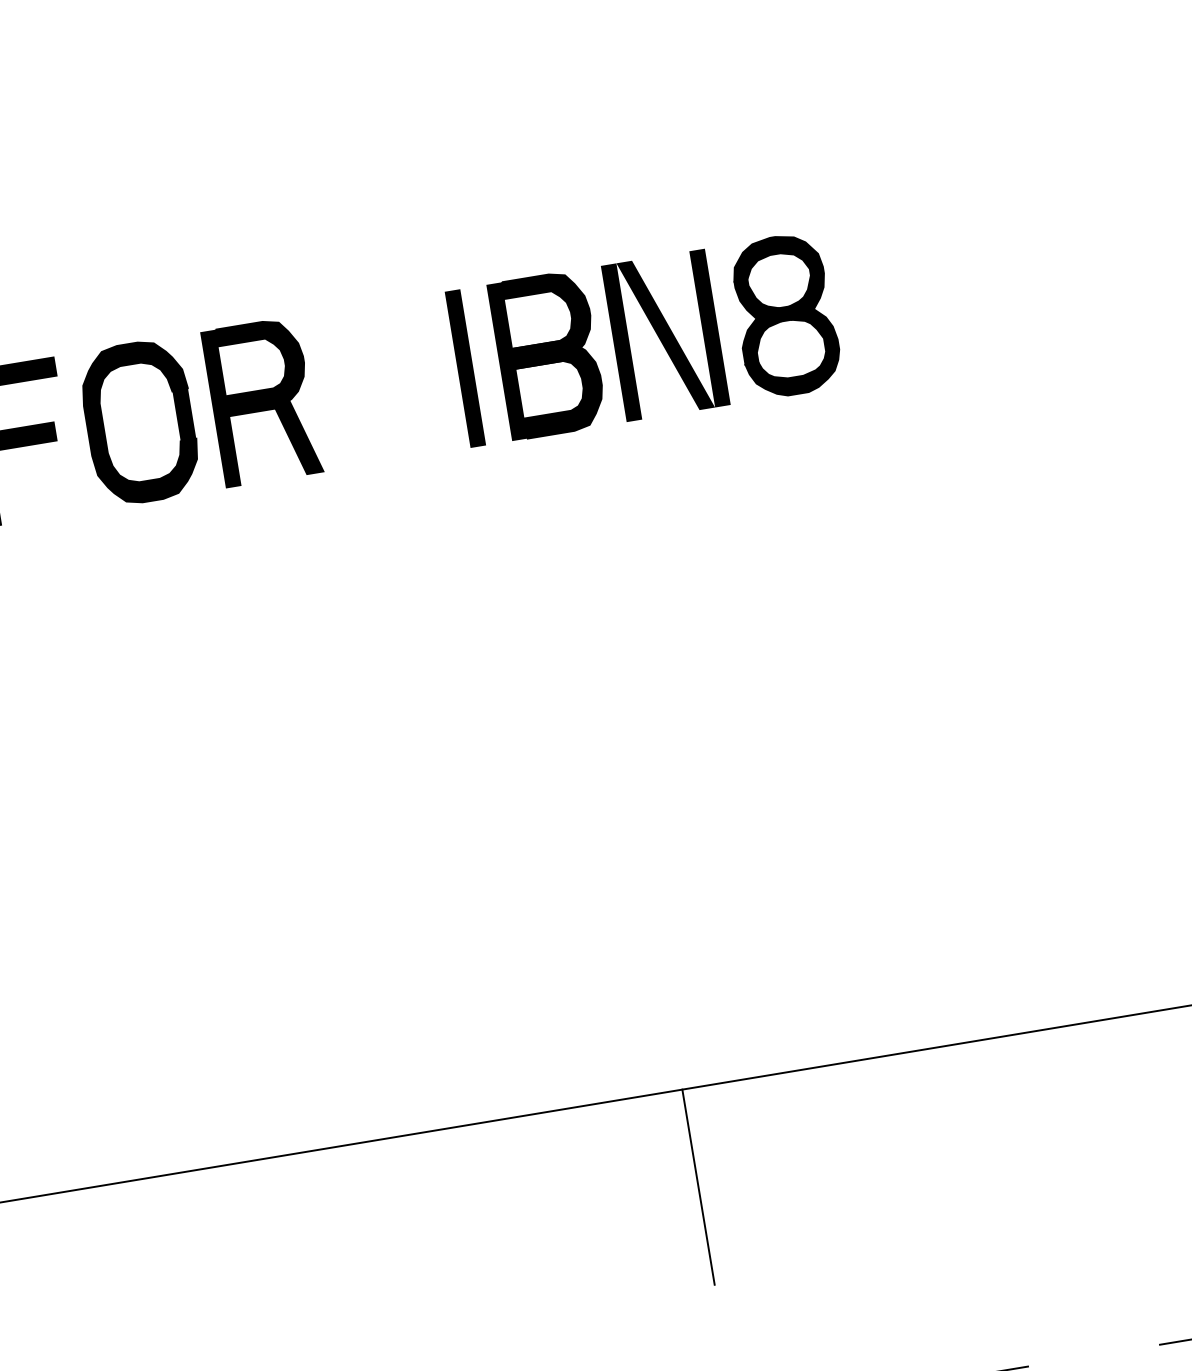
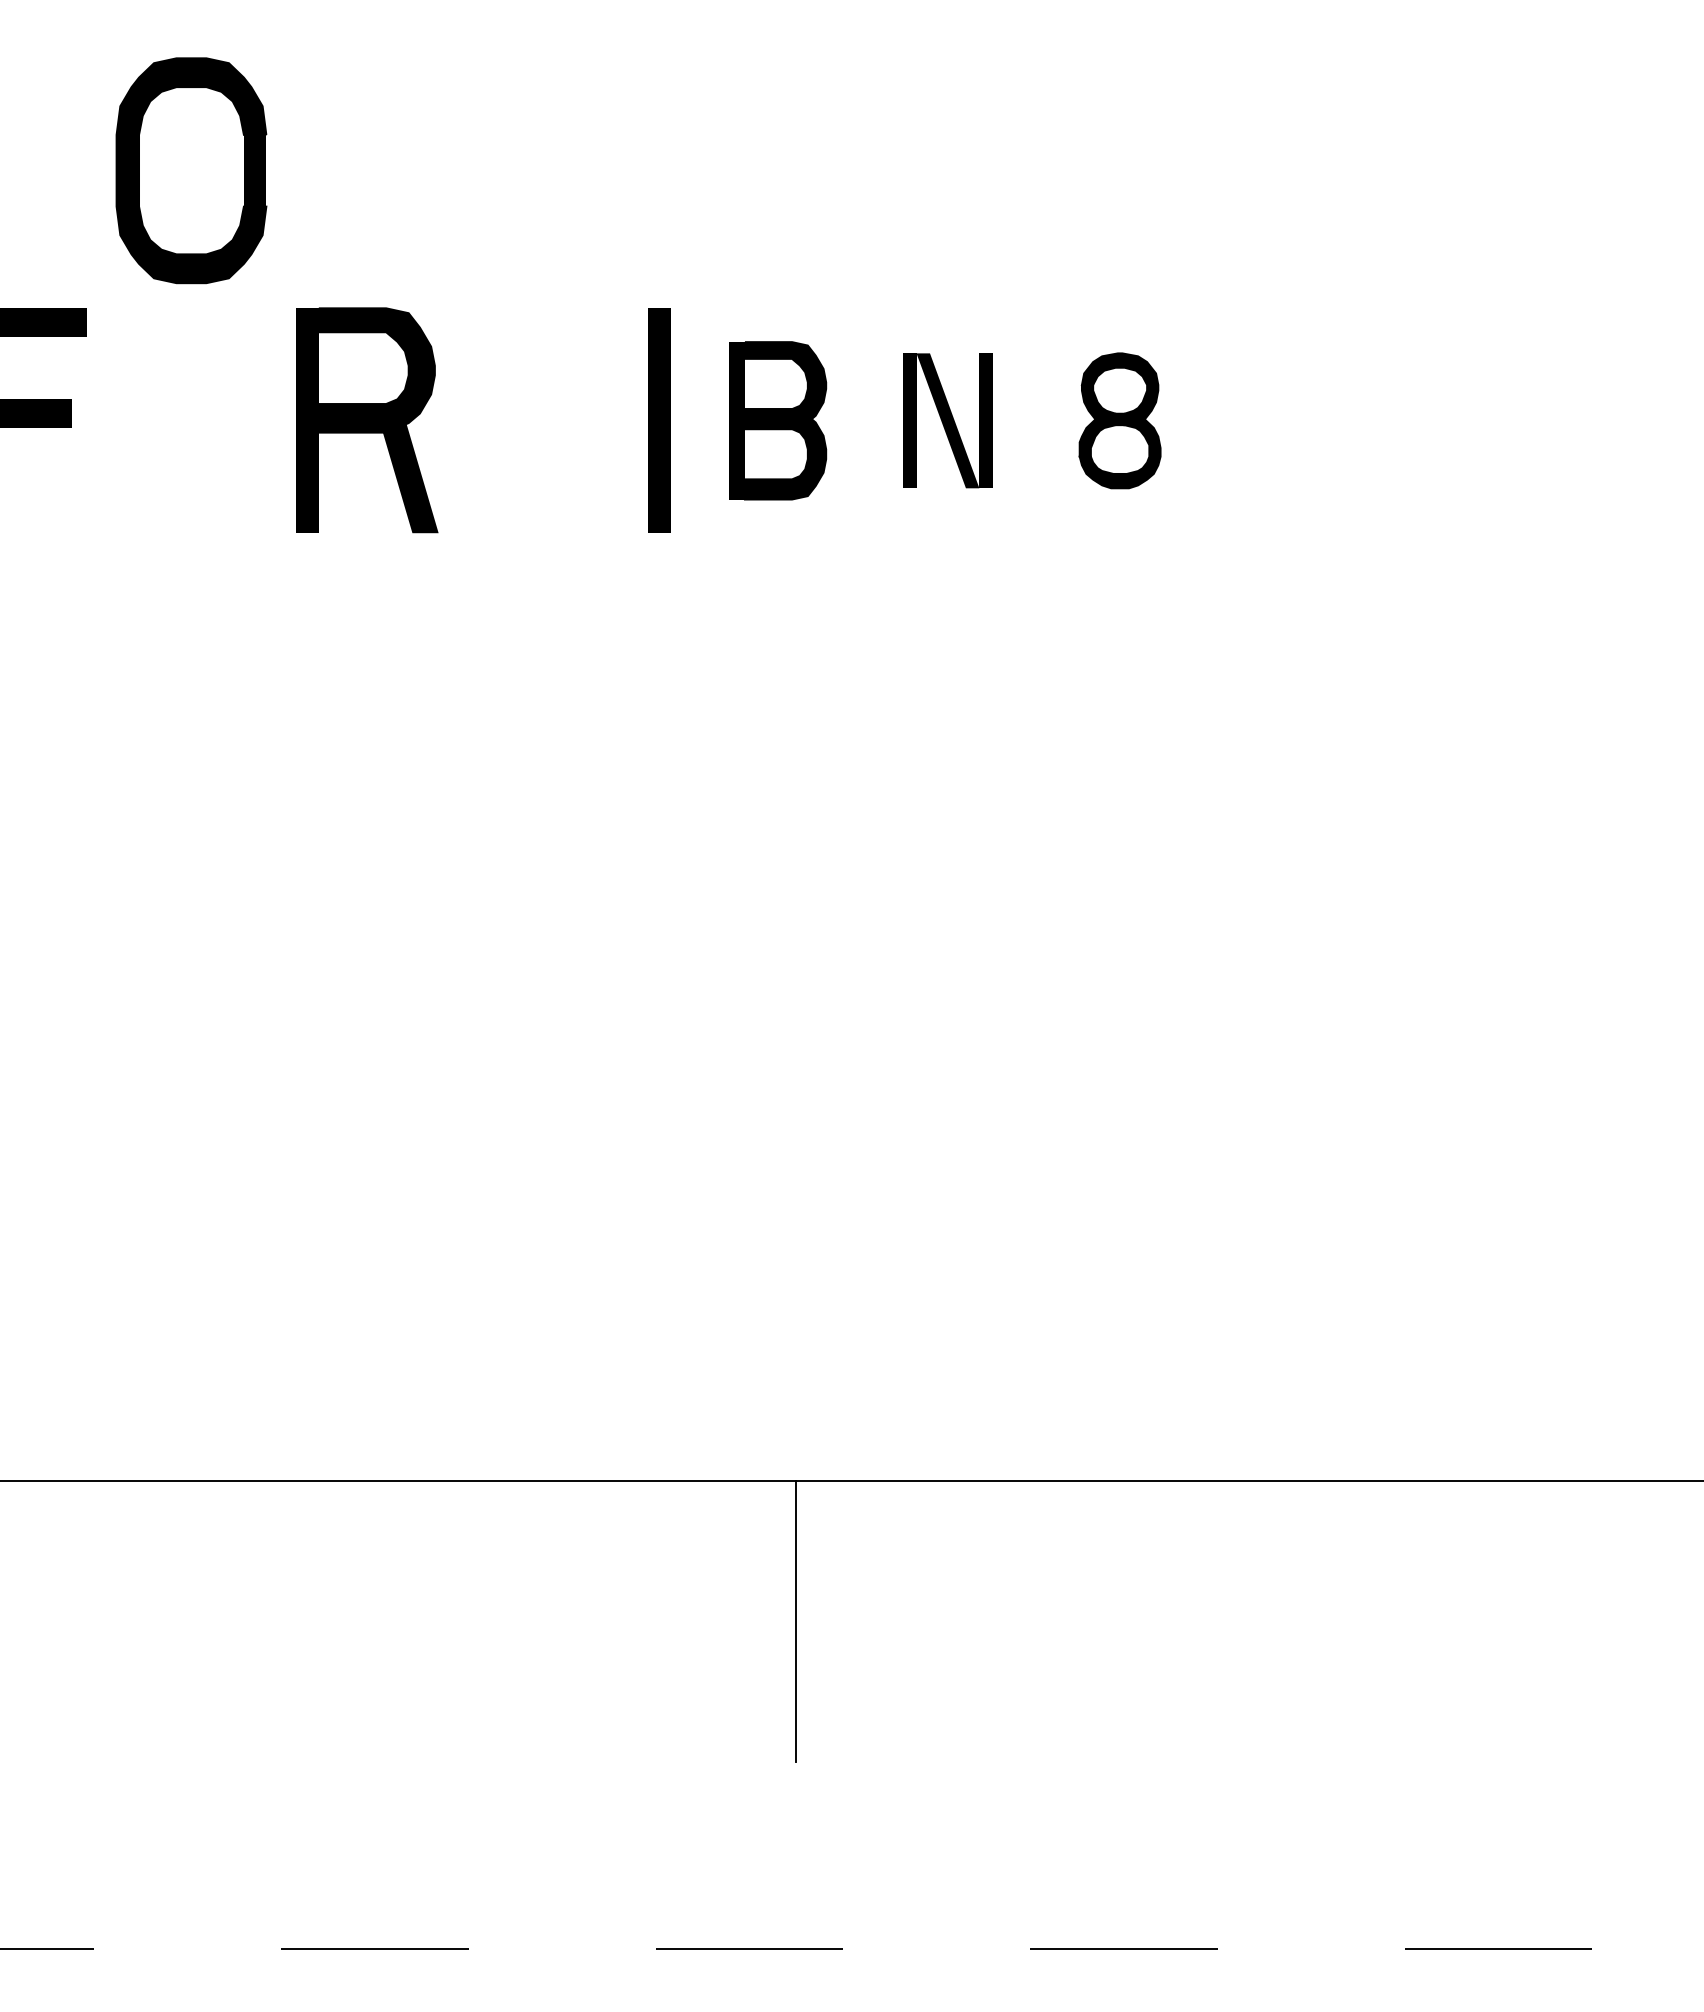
part: (784, 315) -> (1119, 420), size x0.6
part: (665, 335) -> (947, 420), size x0.6
part: (547, 354) -> (777, 420), size x0.7
part: (140, 422) -> (191, 170), moved

